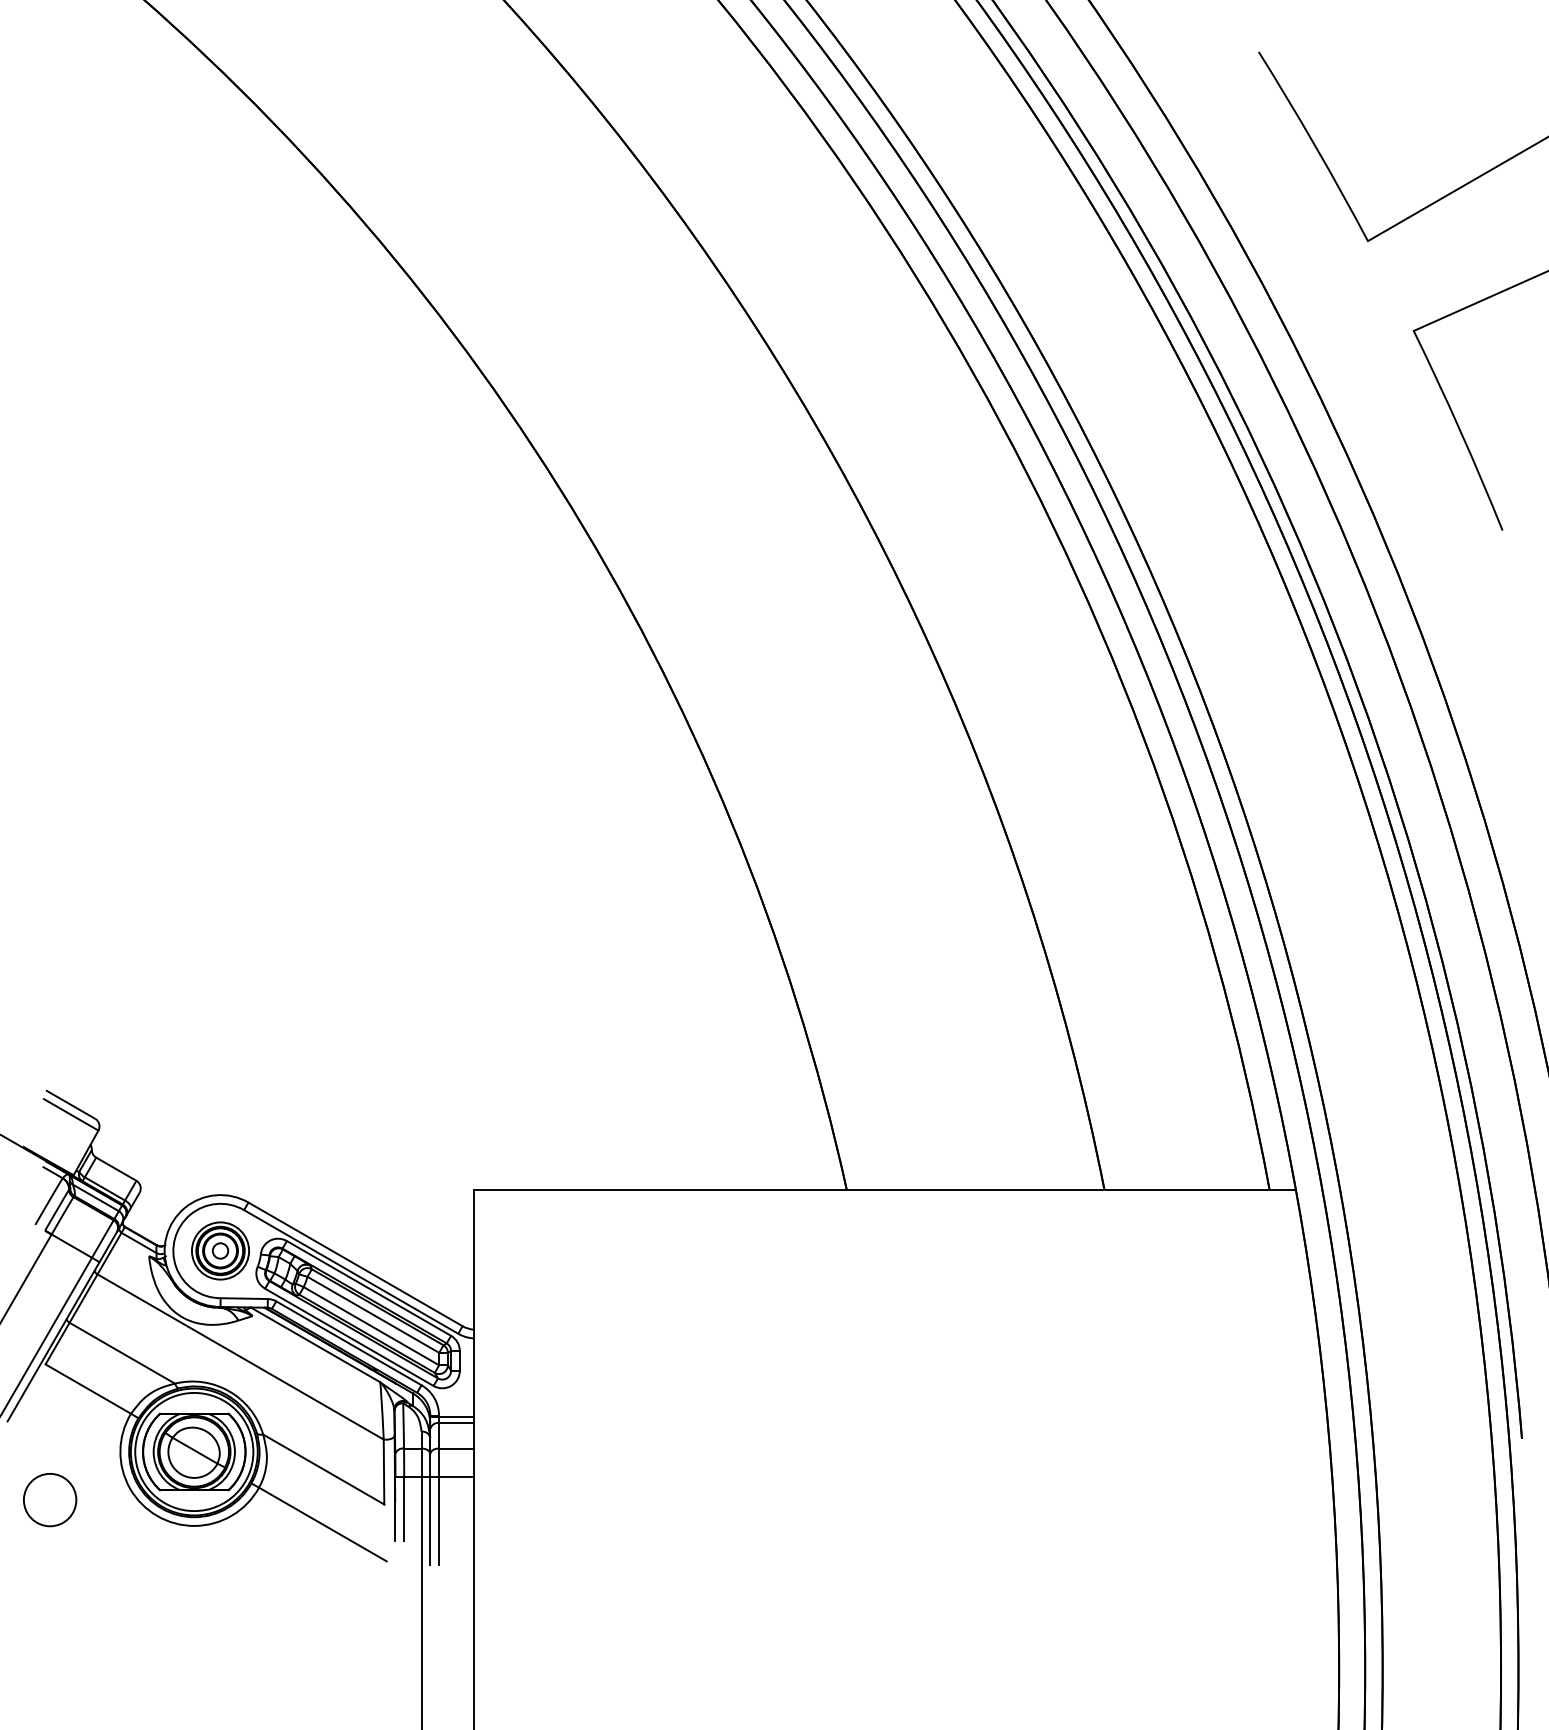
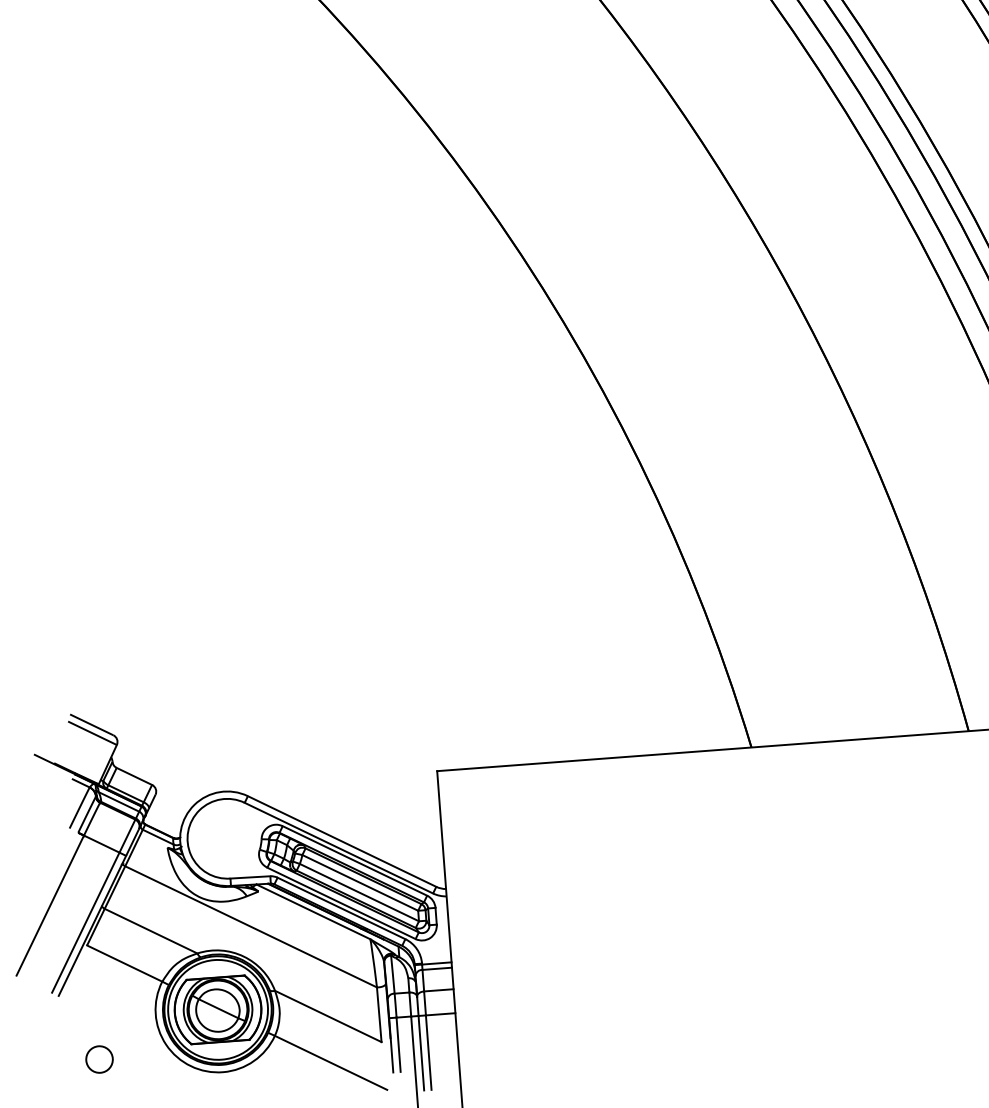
part: (220, 1250) -> (227, 838), removed
circle: (49, 1499) -> (98, 1059), size x0.6

